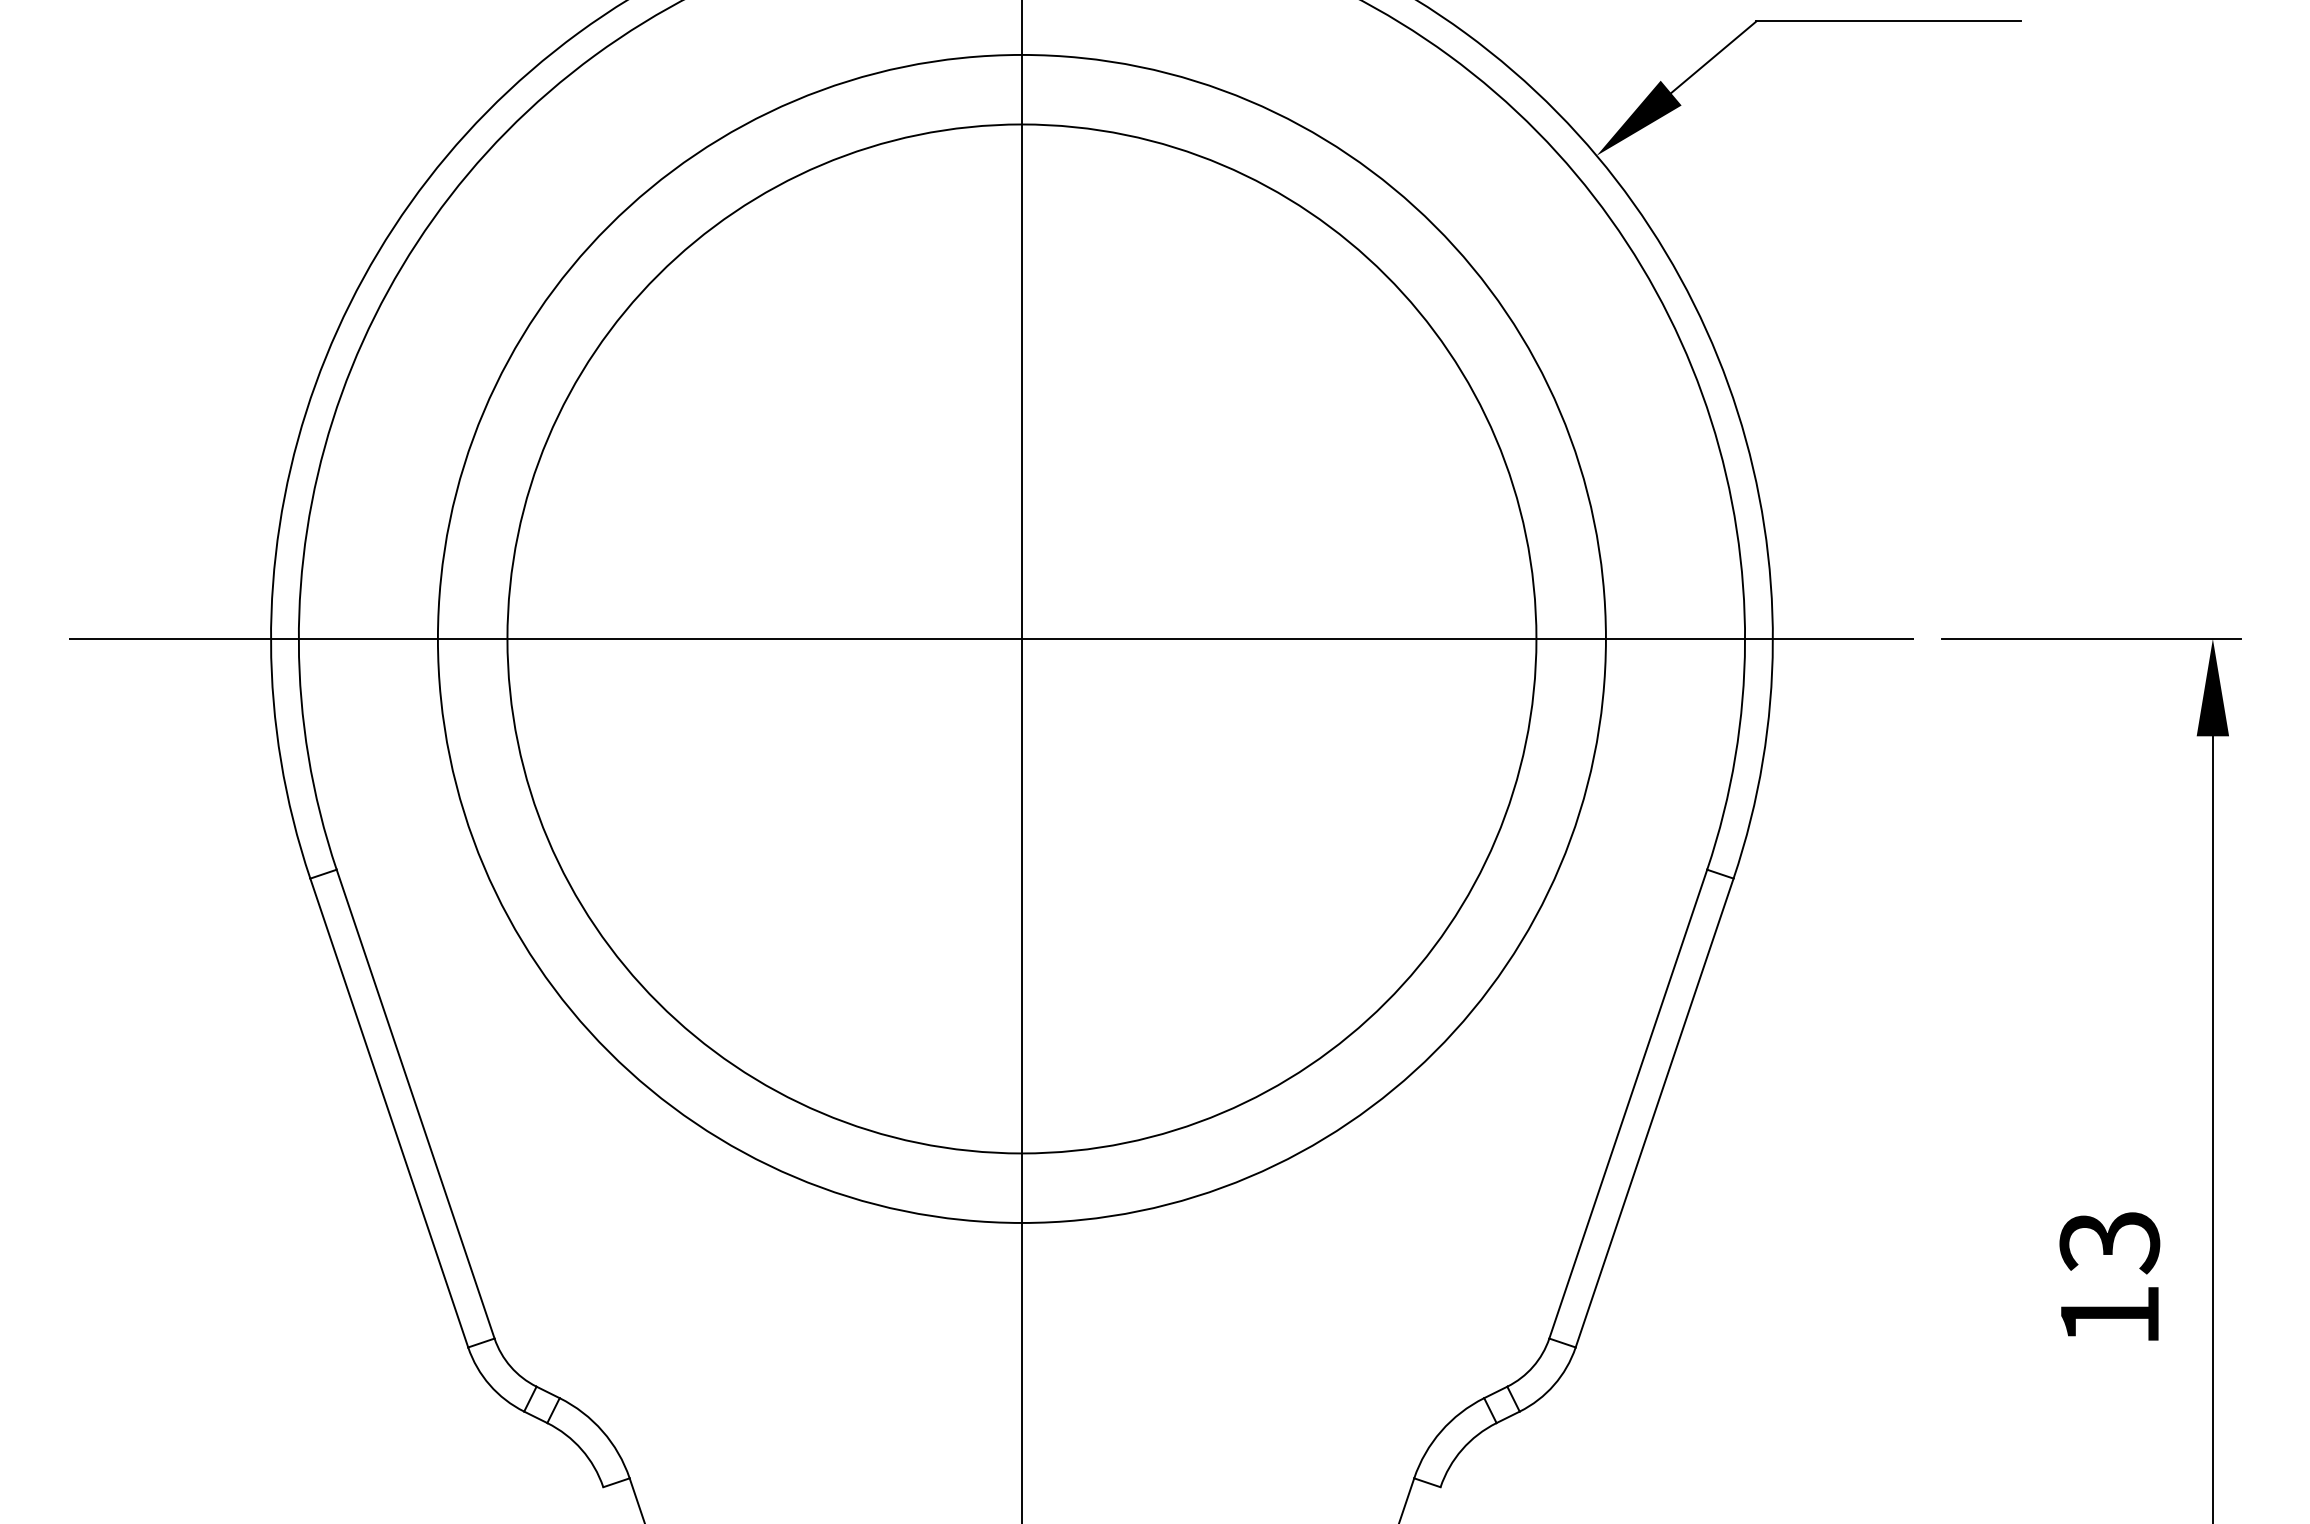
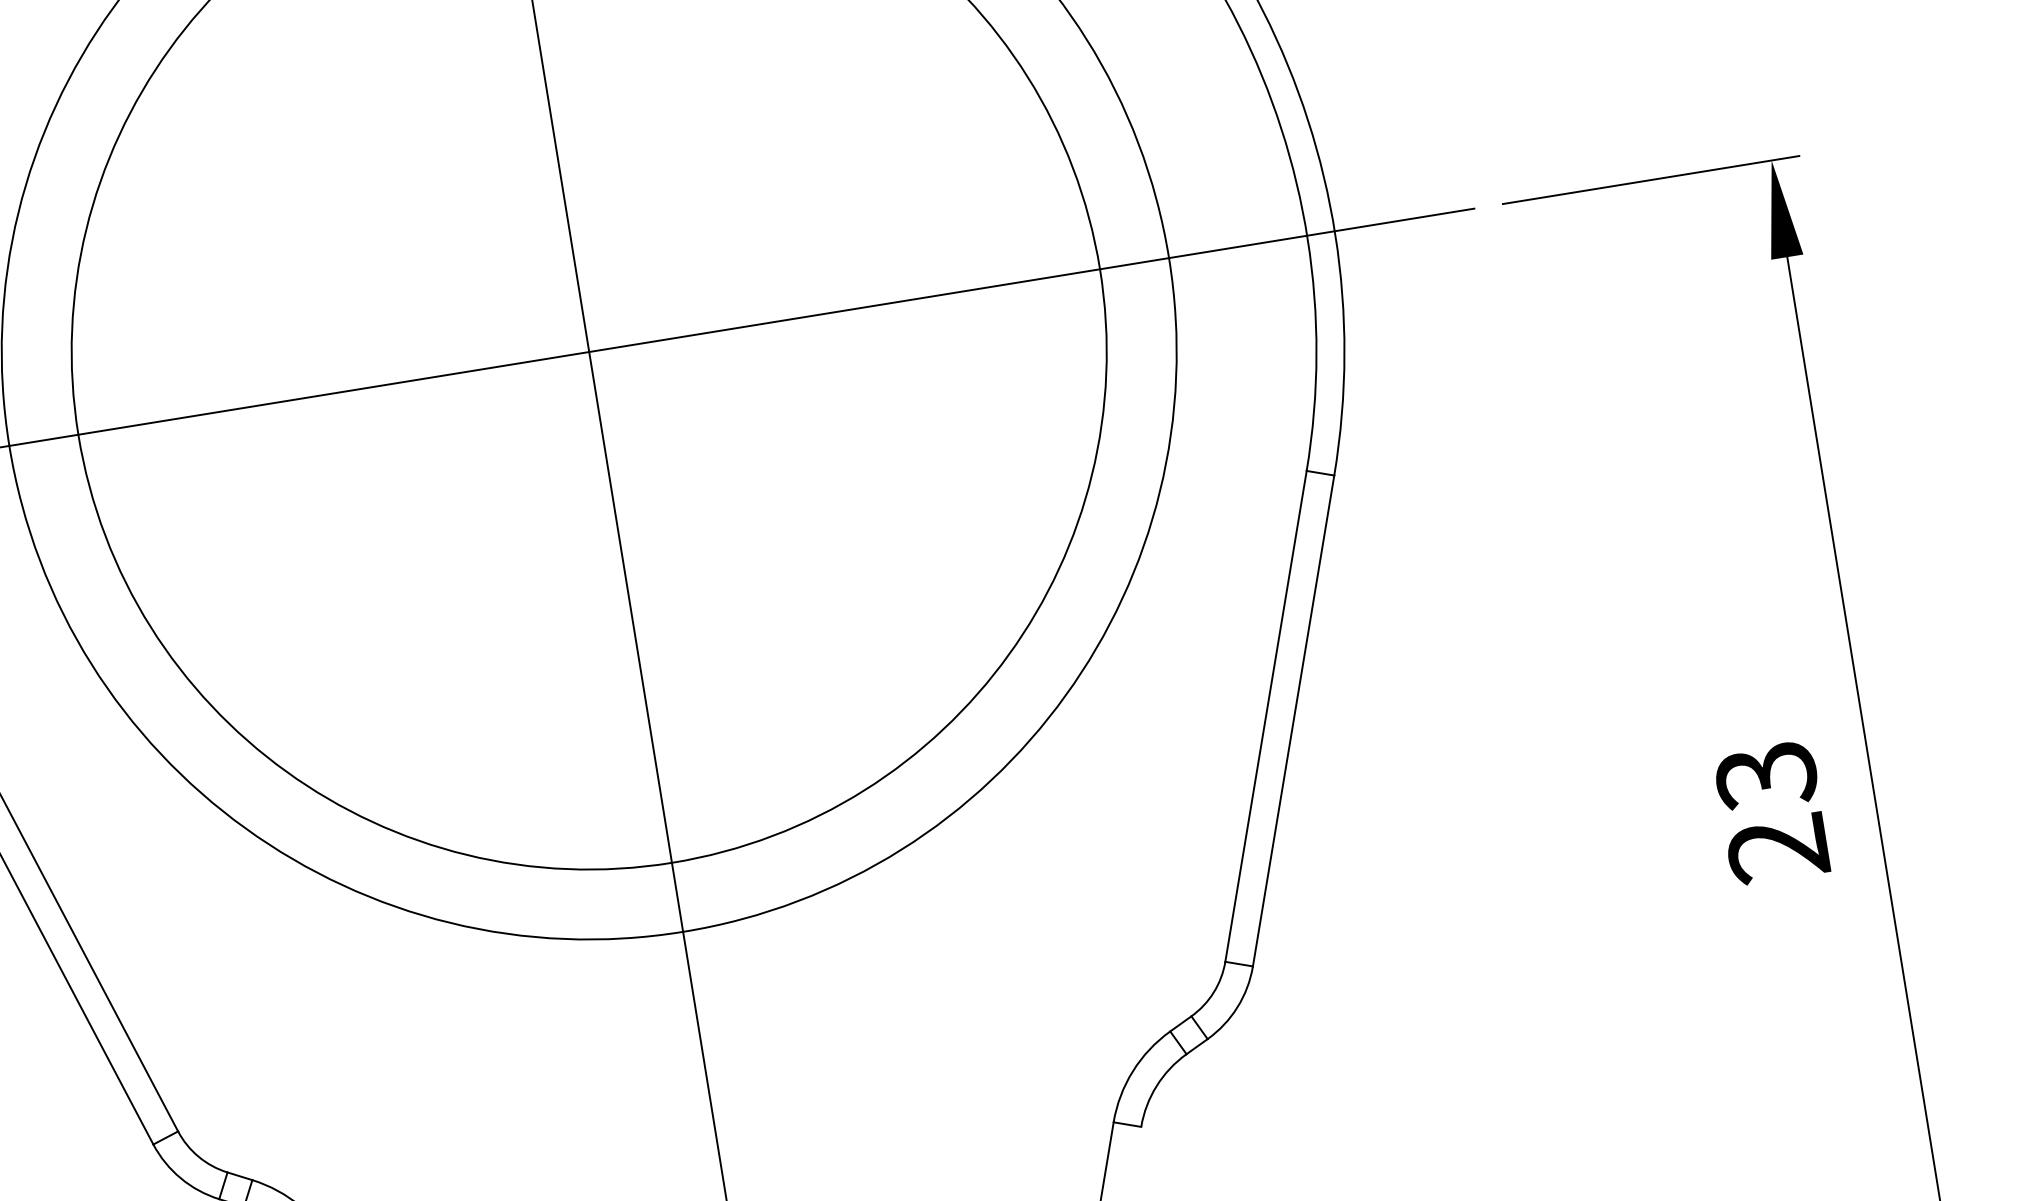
text: (2108, 1315) -> (1776, 849), 13 -> 23

